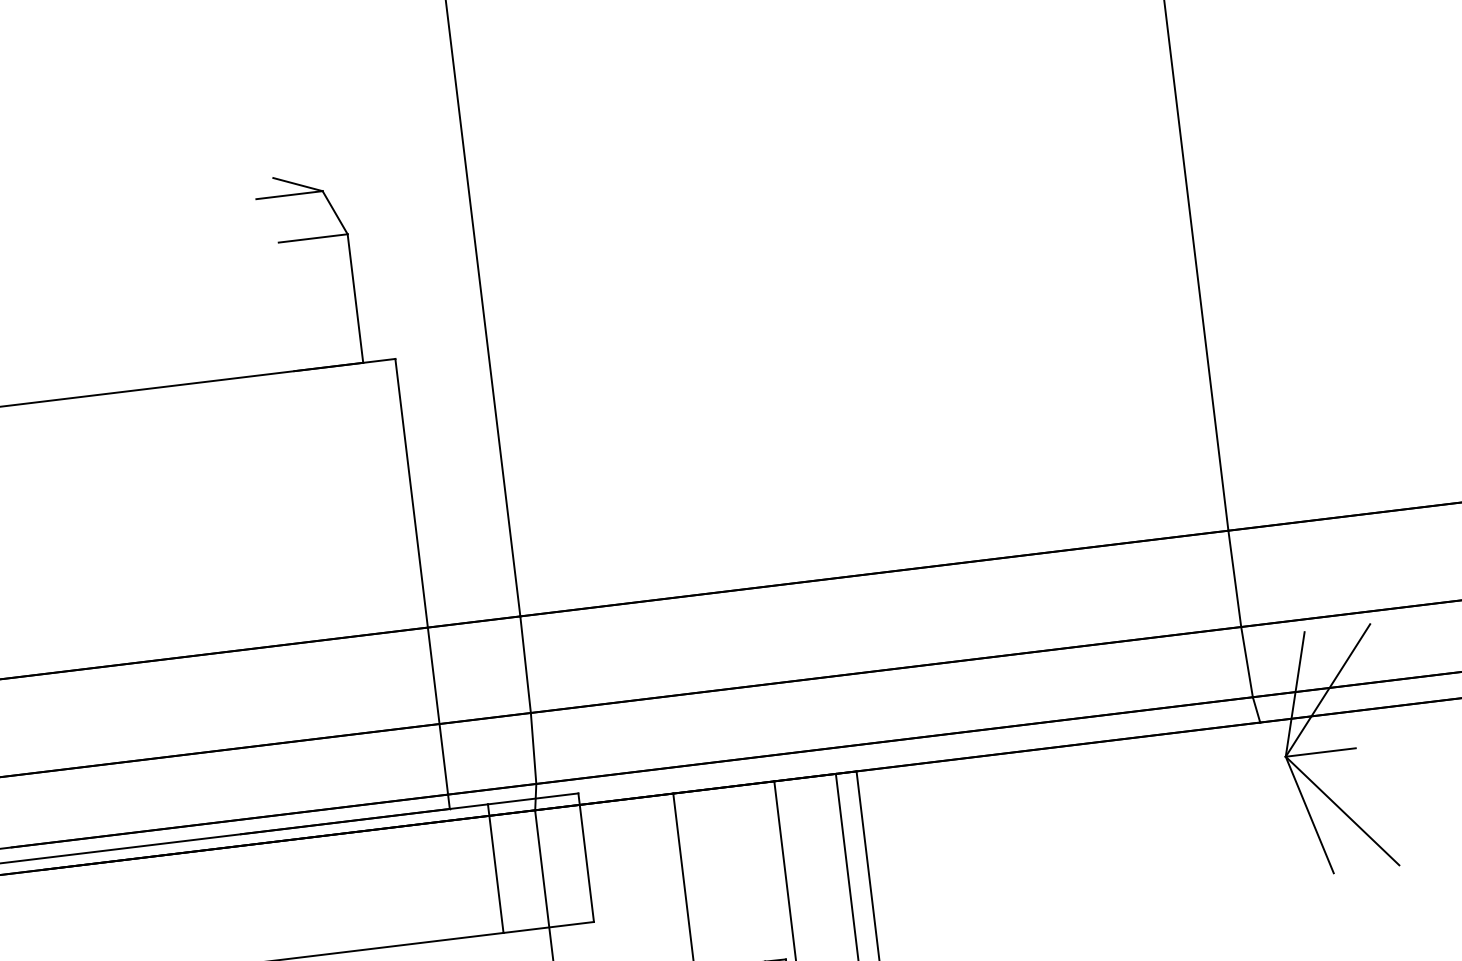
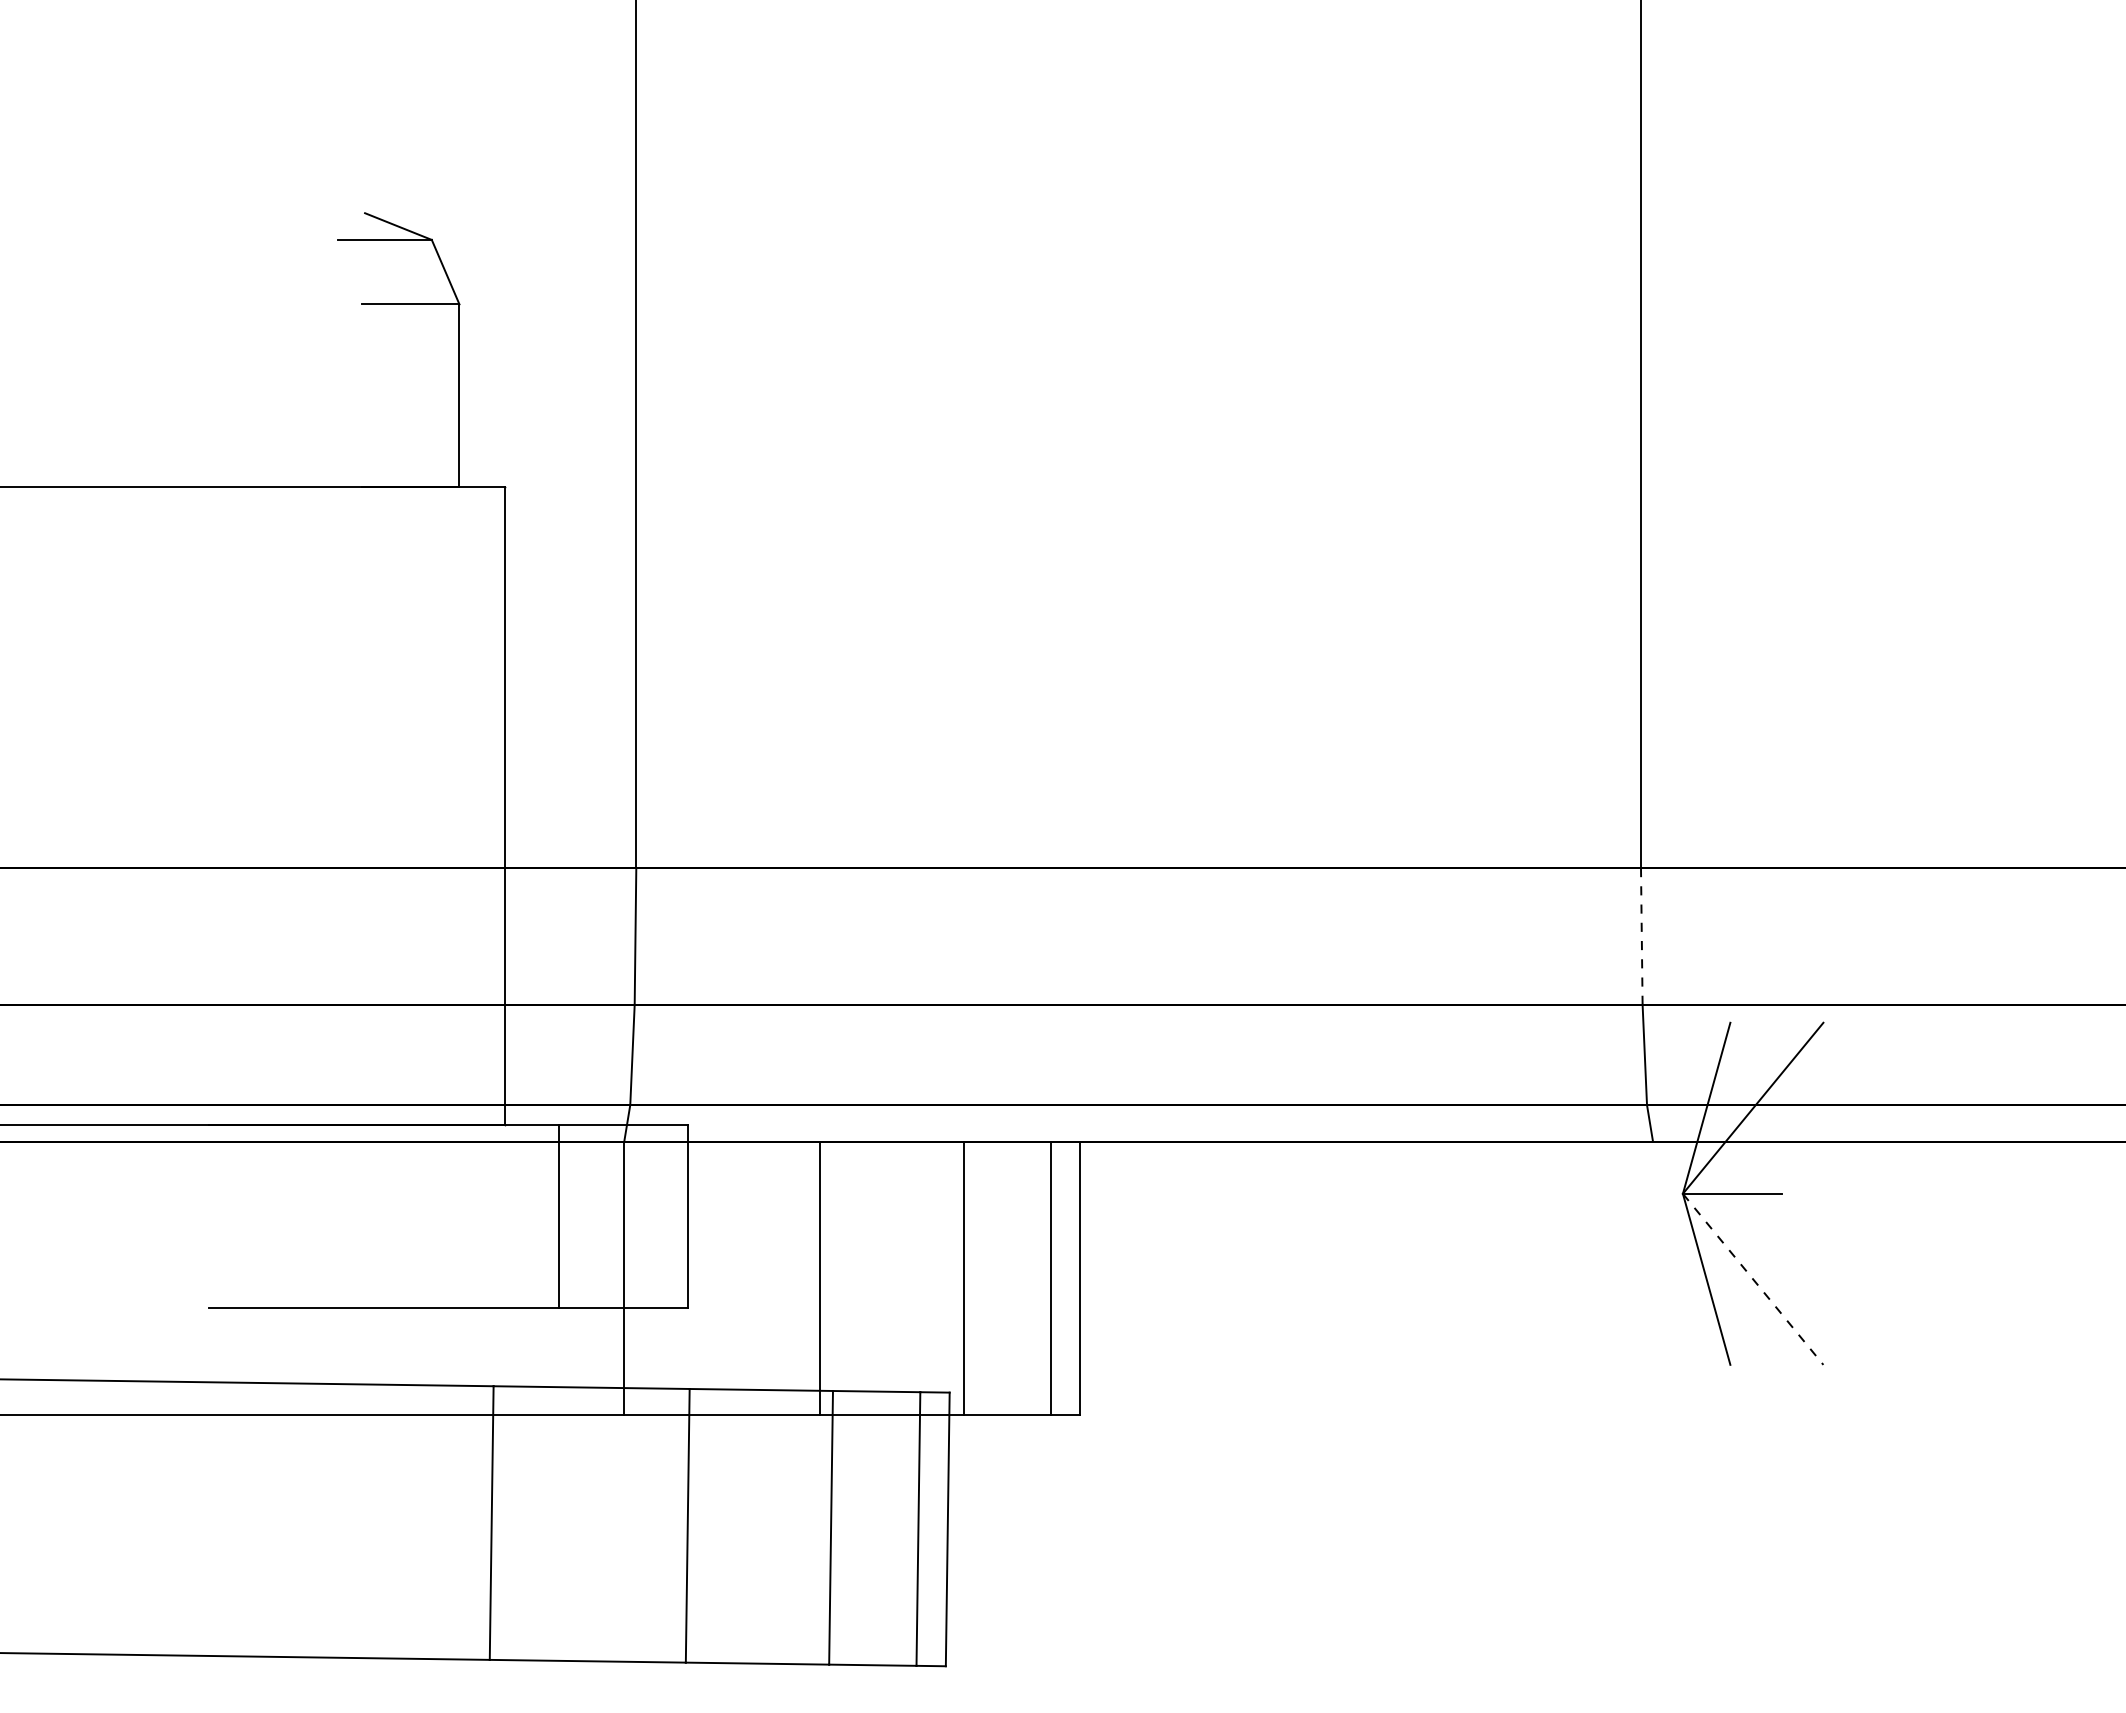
line: (1234, 578) -> (1641, 936), solid -> dashed
line: (1342, 811) -> (1753, 1279), solid -> dashed

